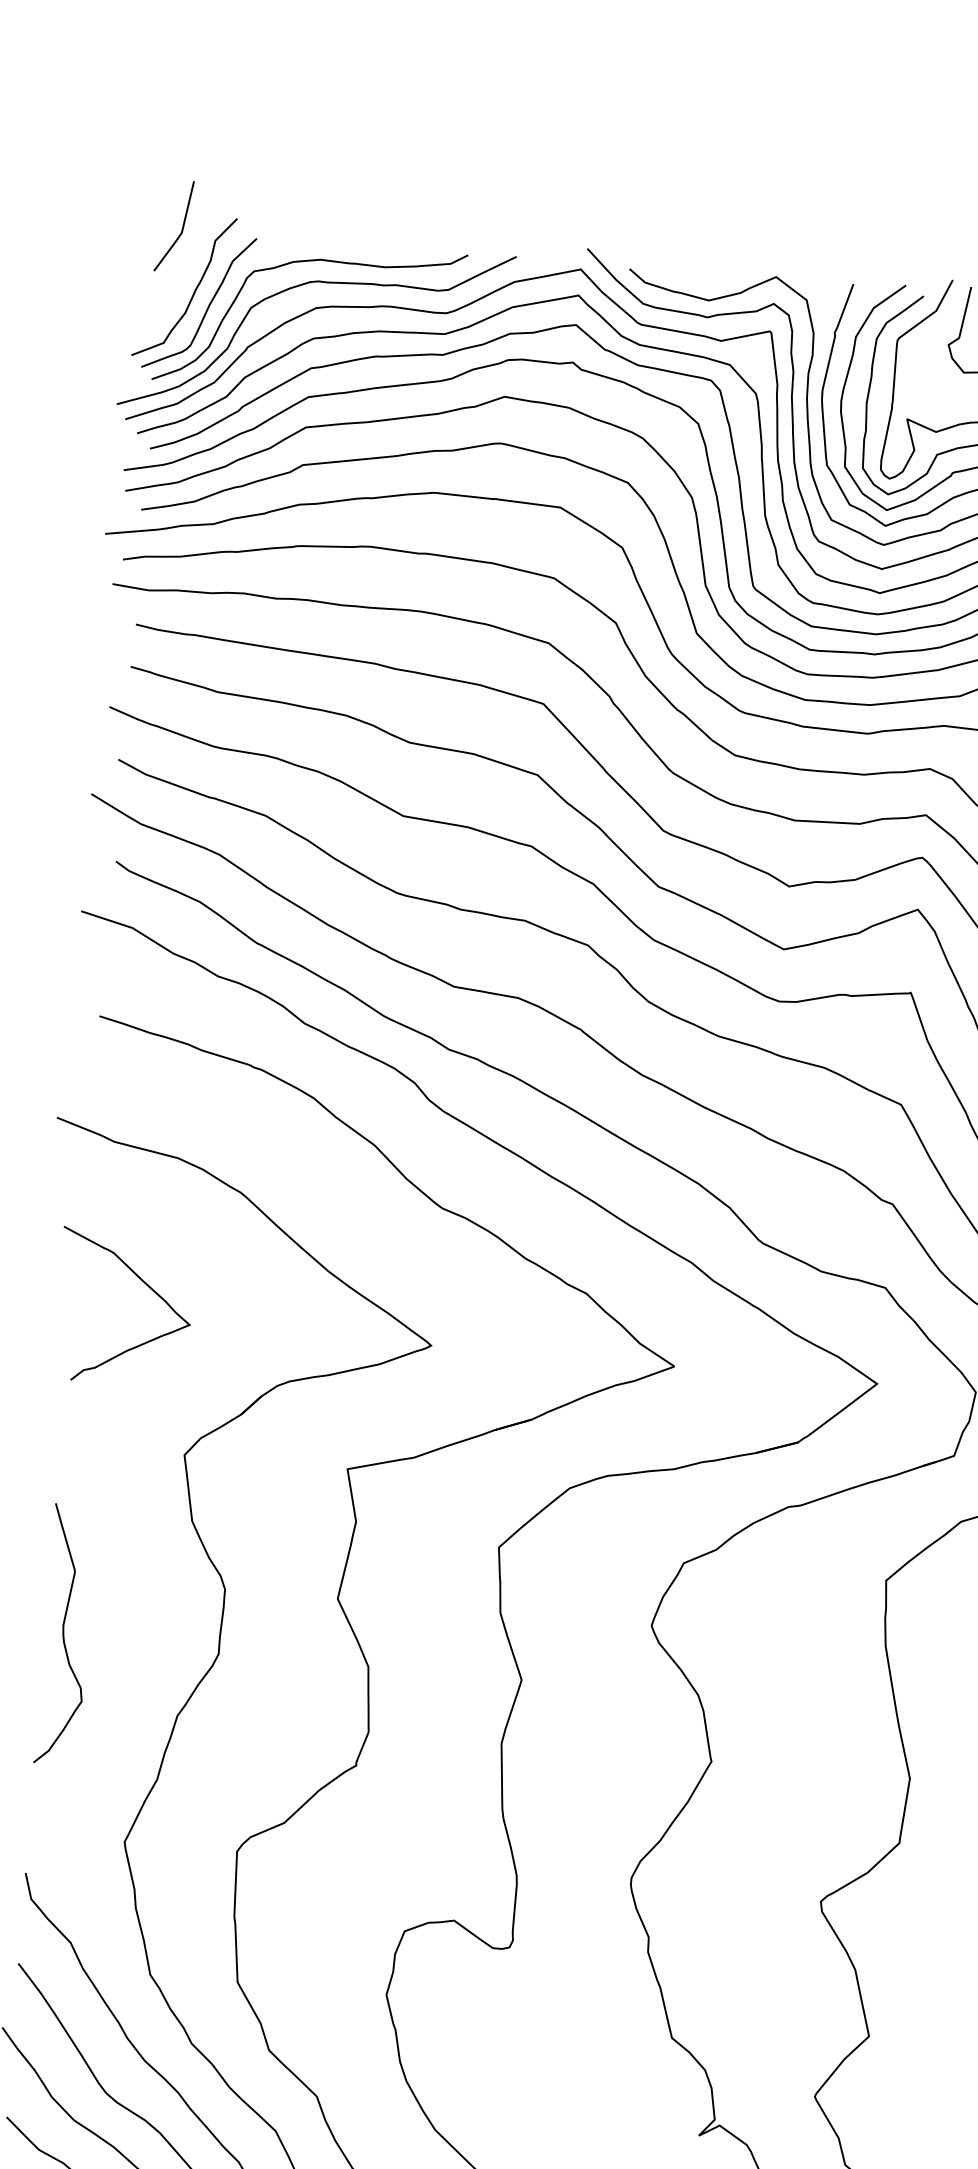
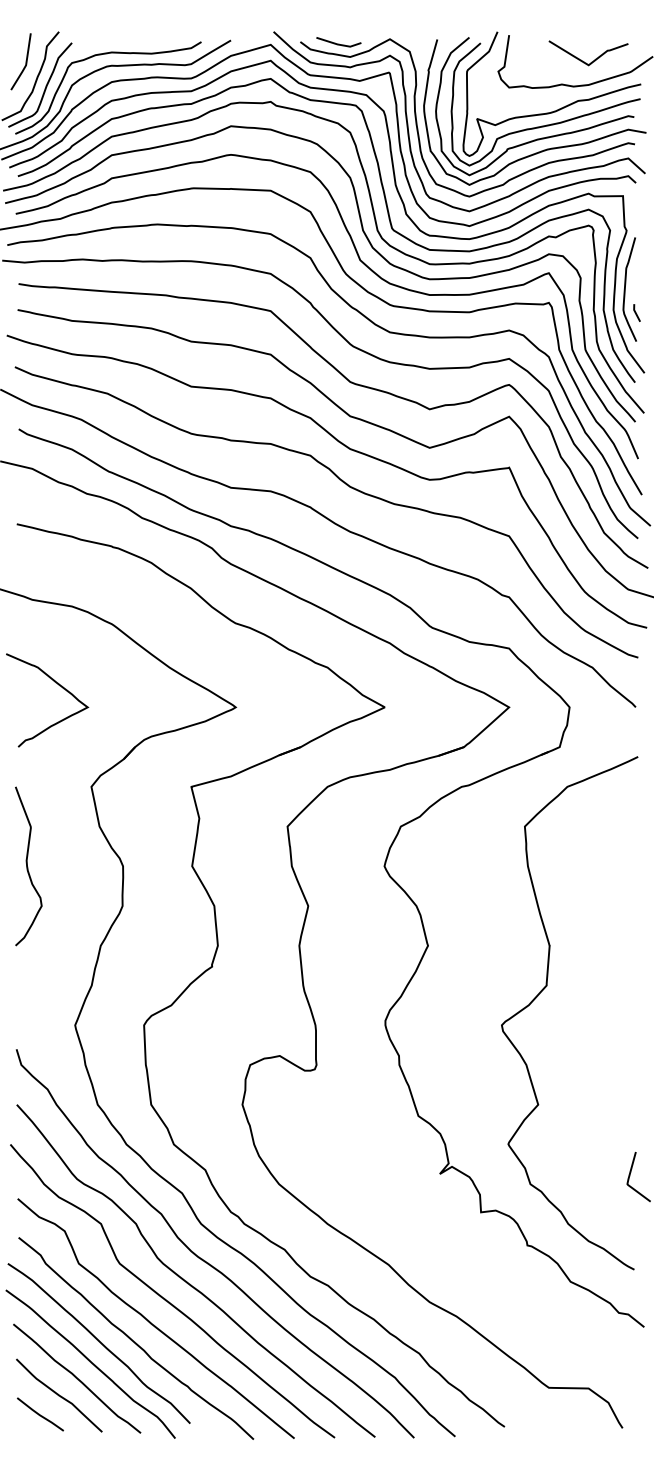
line: (181, 226) -> (25, 61), moved
line: (691, 276) -> (338, 43), added
curve: (63, 1634) -> (27, 866), moved

